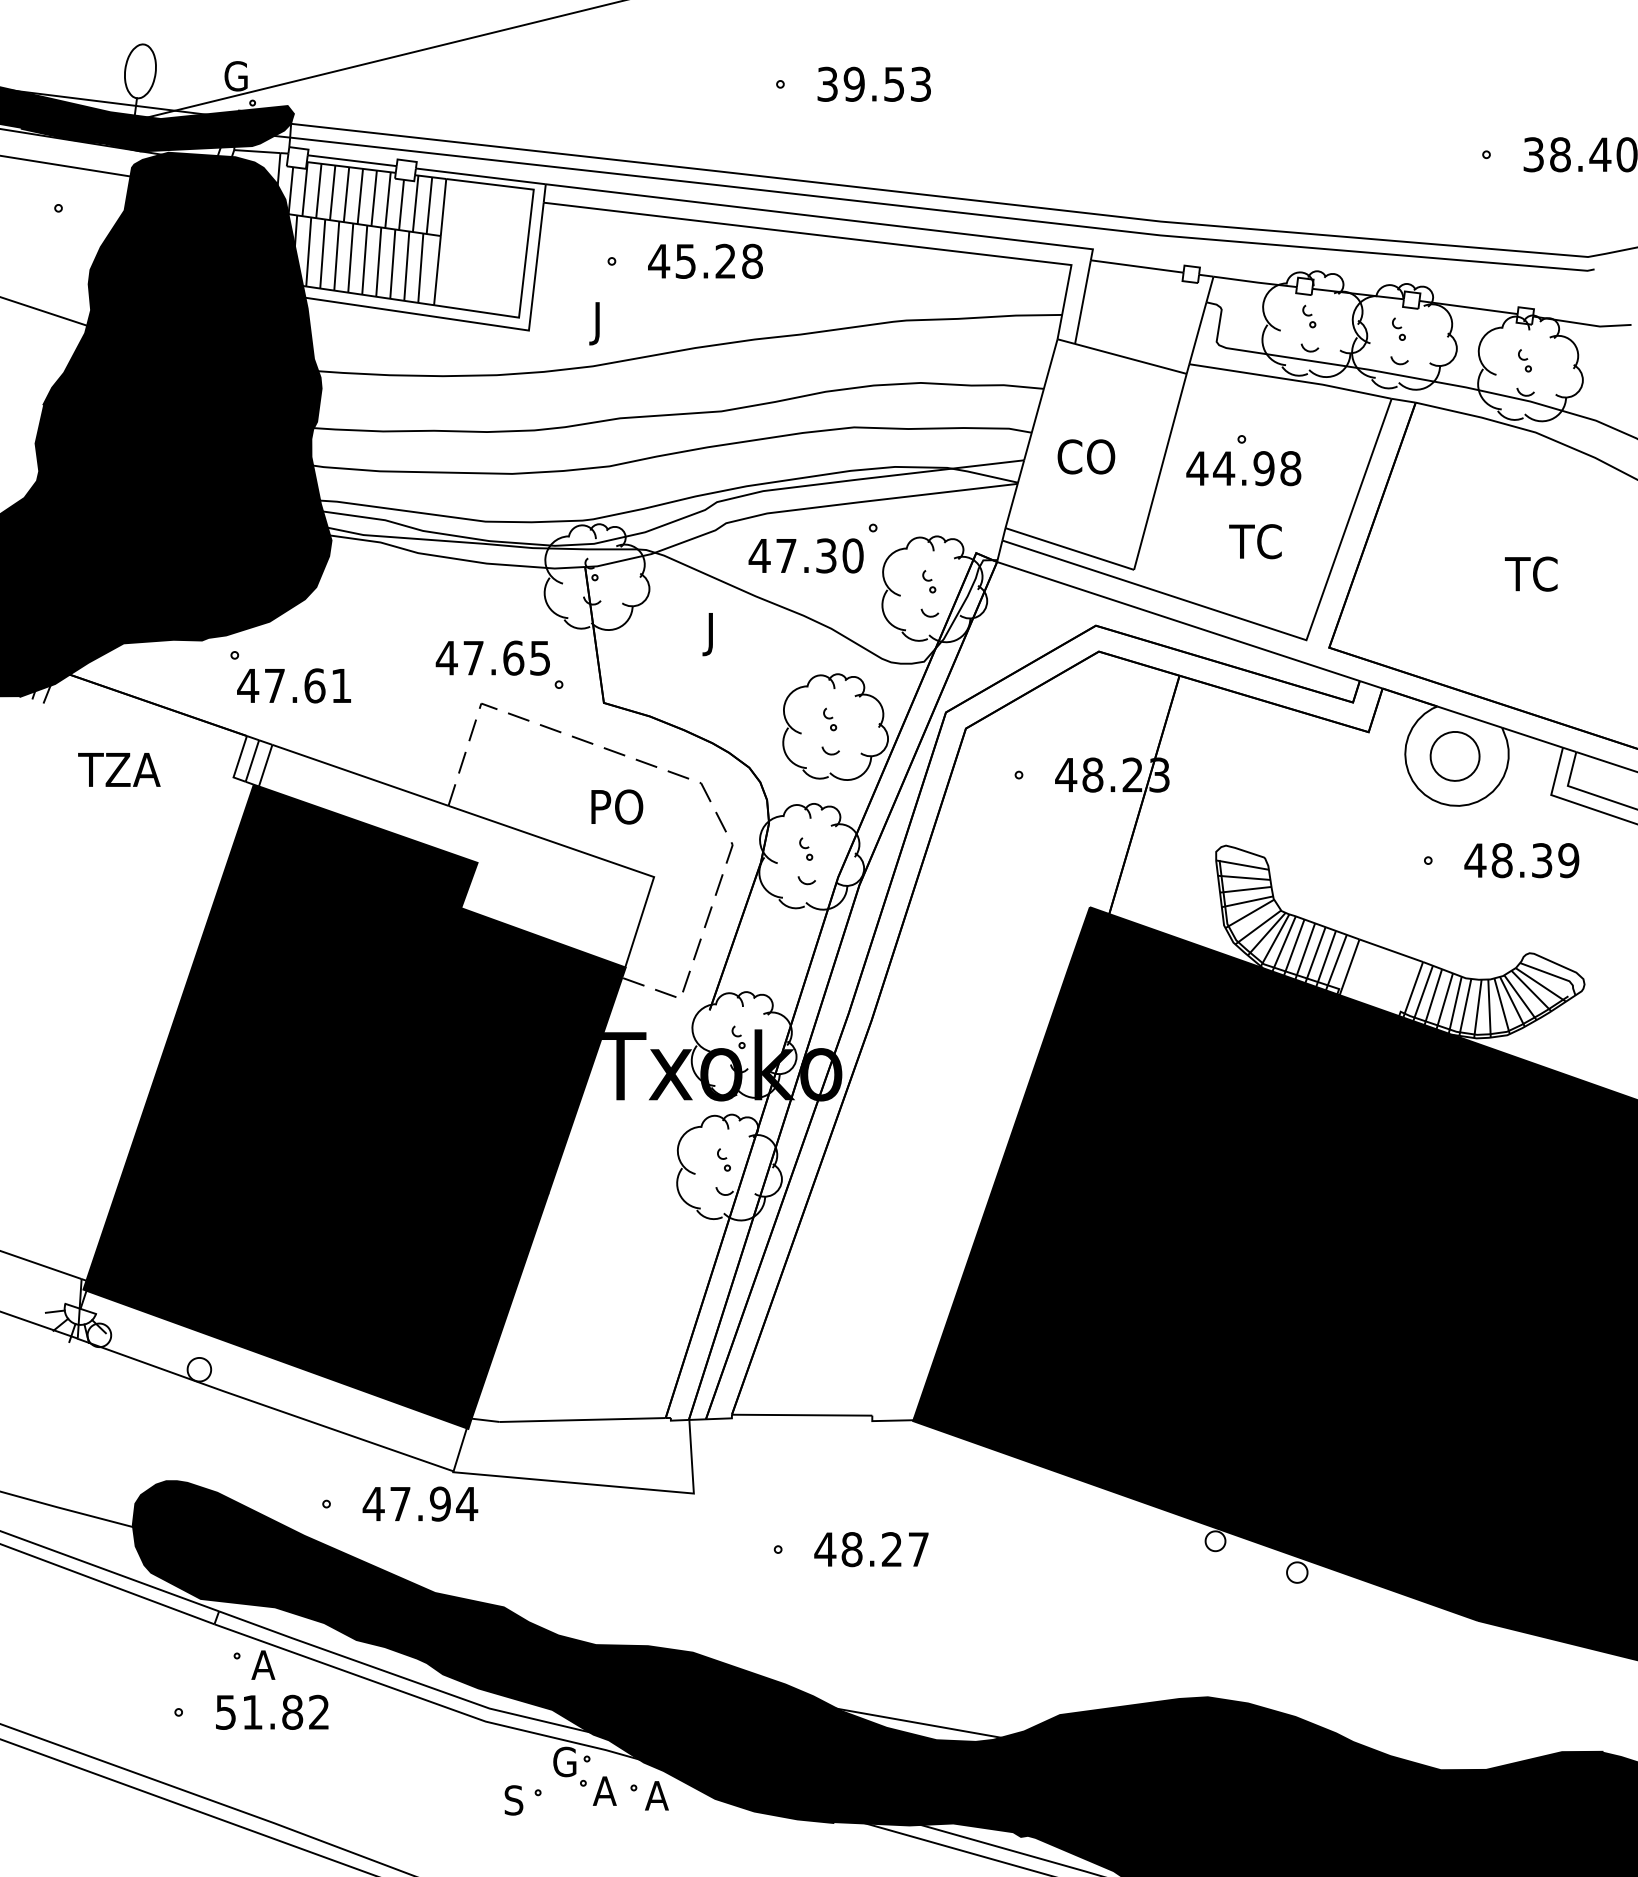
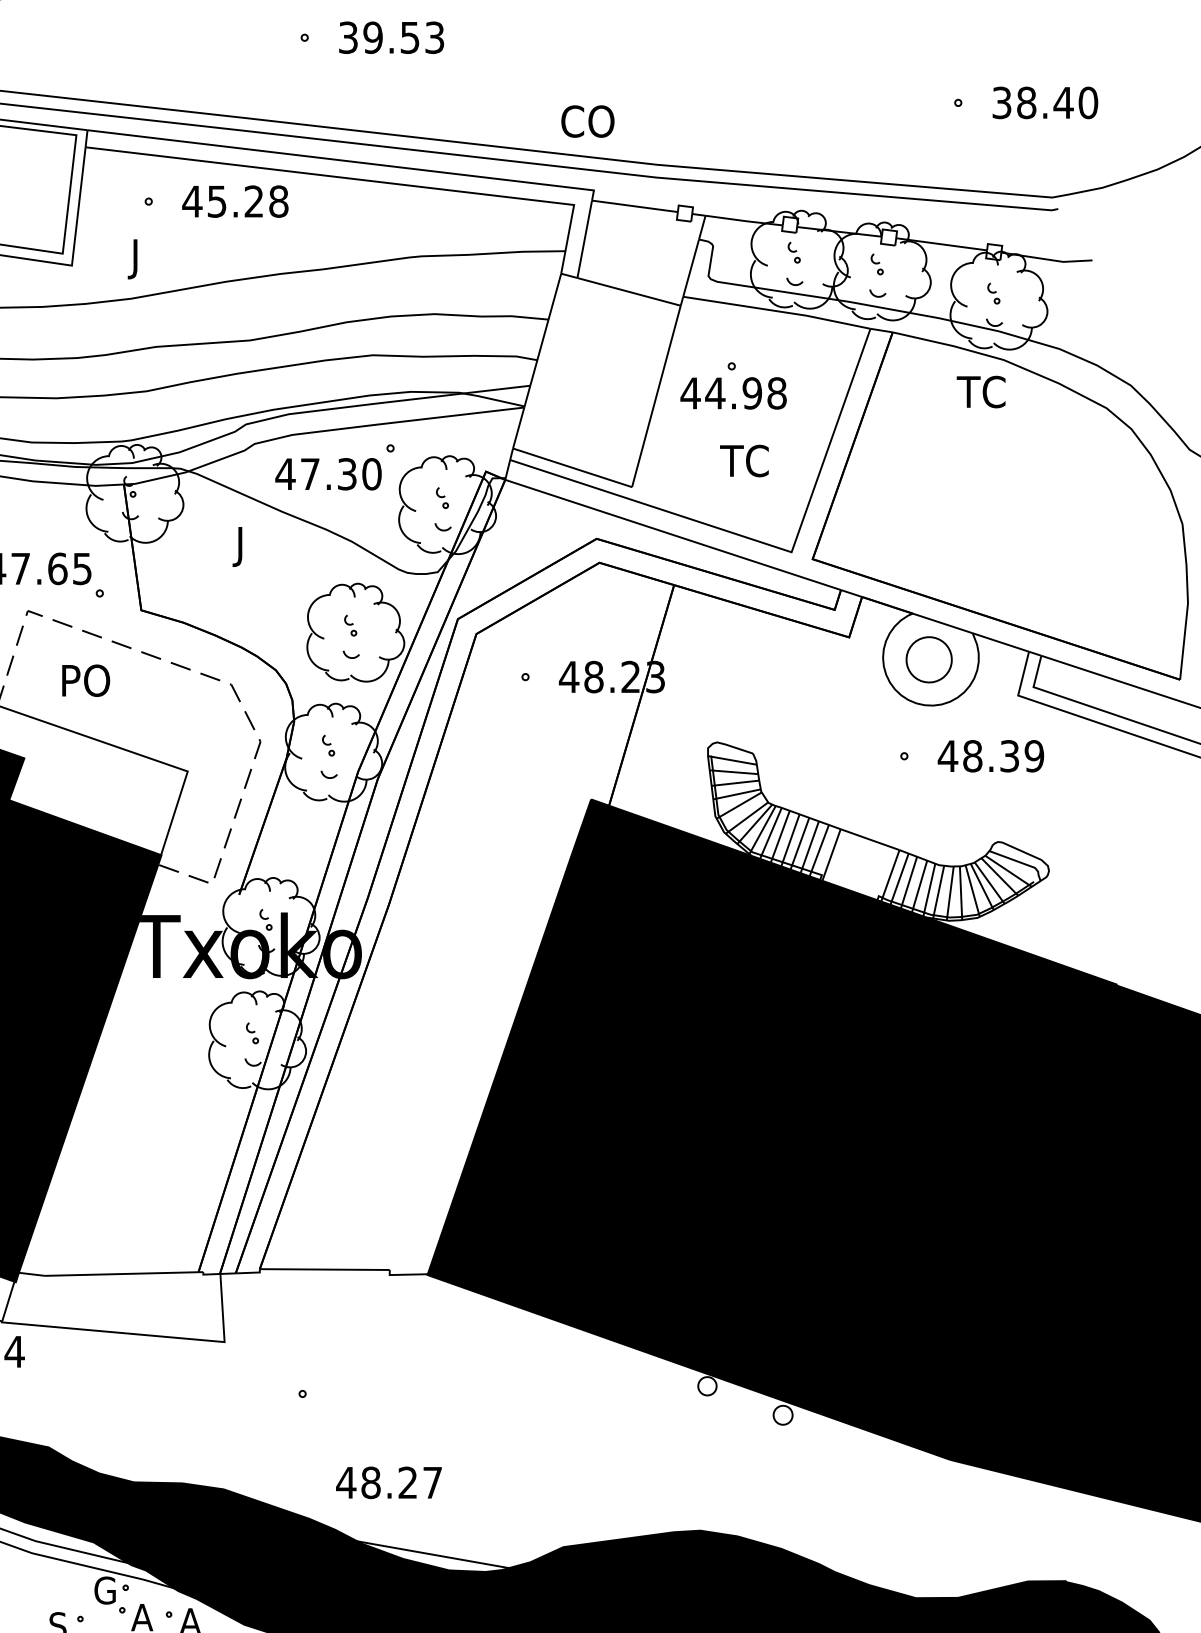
text: (1086, 456) -> (588, 121), moved
text: (1531, 573) -> (981, 391), moved
text: (617, 806) -> (86, 680), moved
text: (871, 1549) -> (389, 1482), moved

